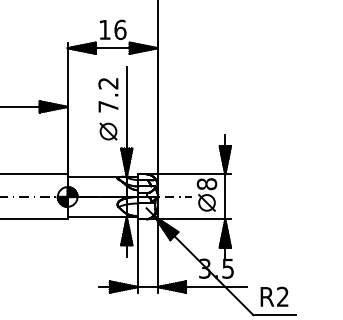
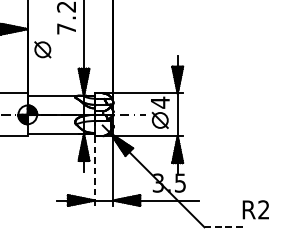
part: (108, 131) -> (42, 49), moved
text: (206, 183) -> (159, 102), 8 -> 4
line: (138, 256) -> (95, 171), solid -> dashed
text: (274, 296) -> (255, 209), moved
line: (274, 315) -> (224, 227), solid -> dashed

